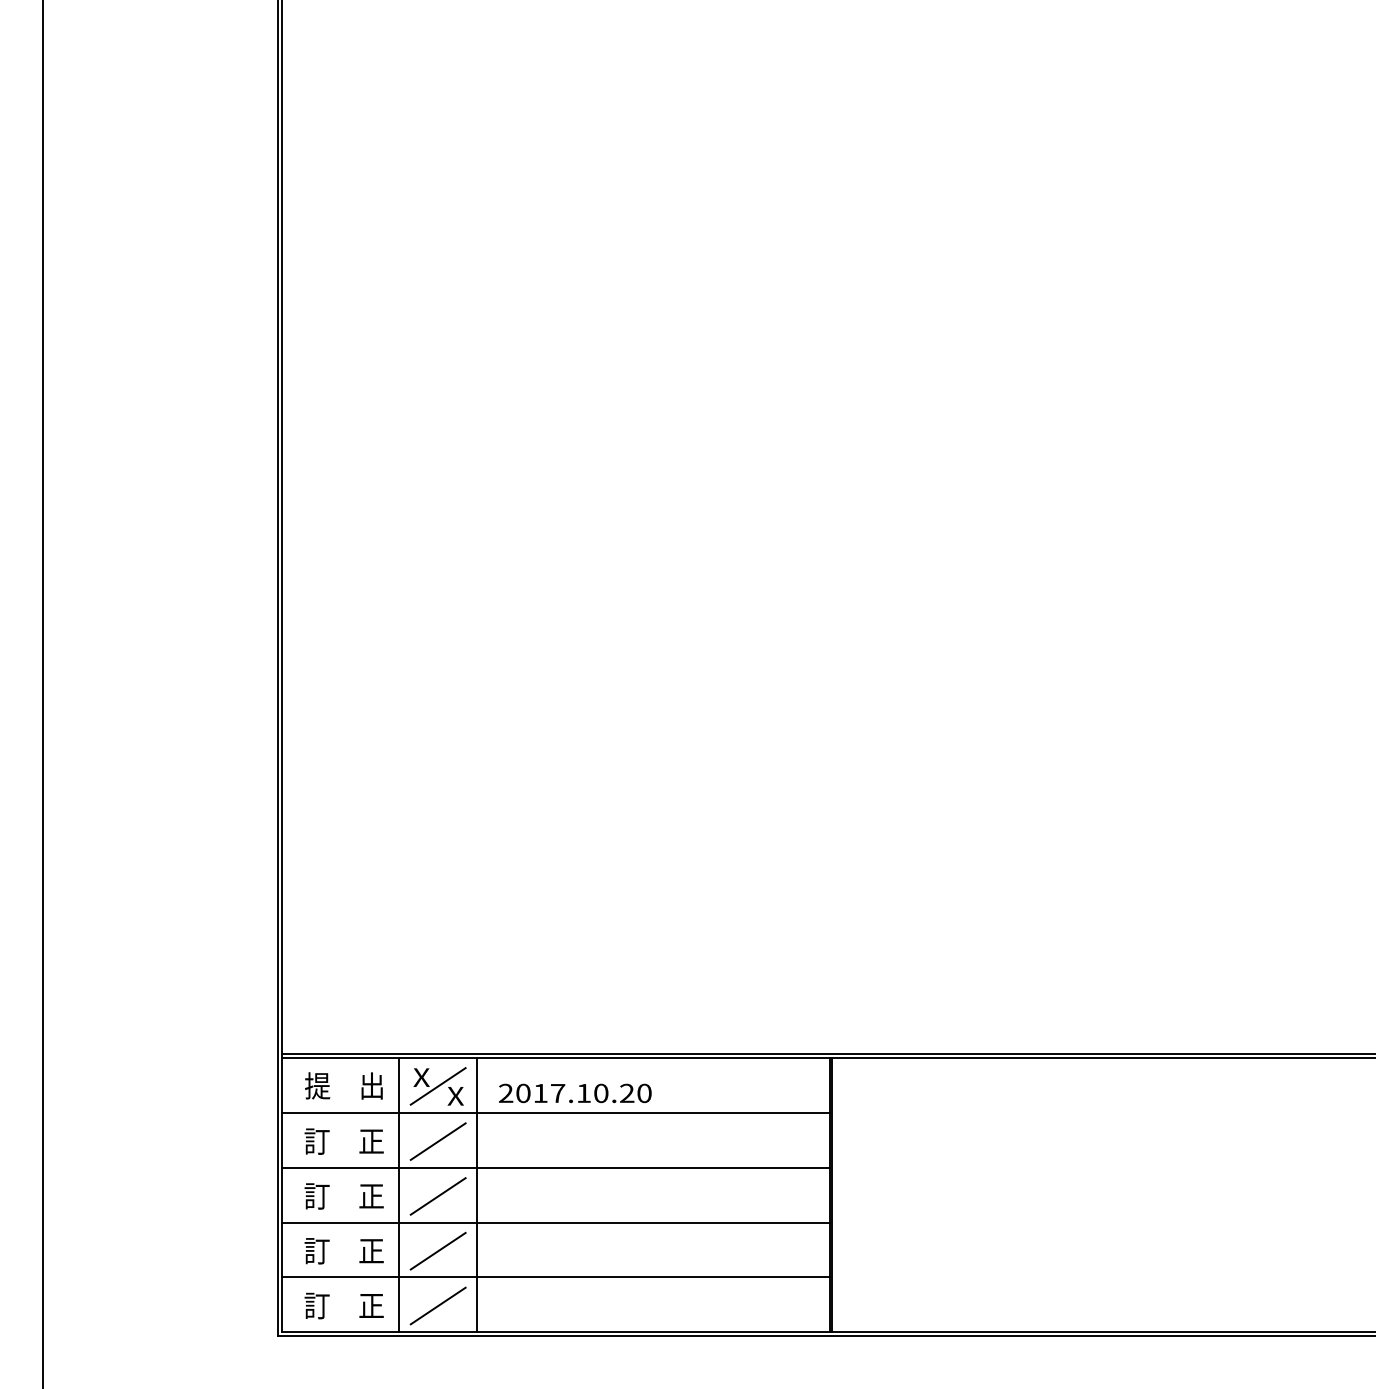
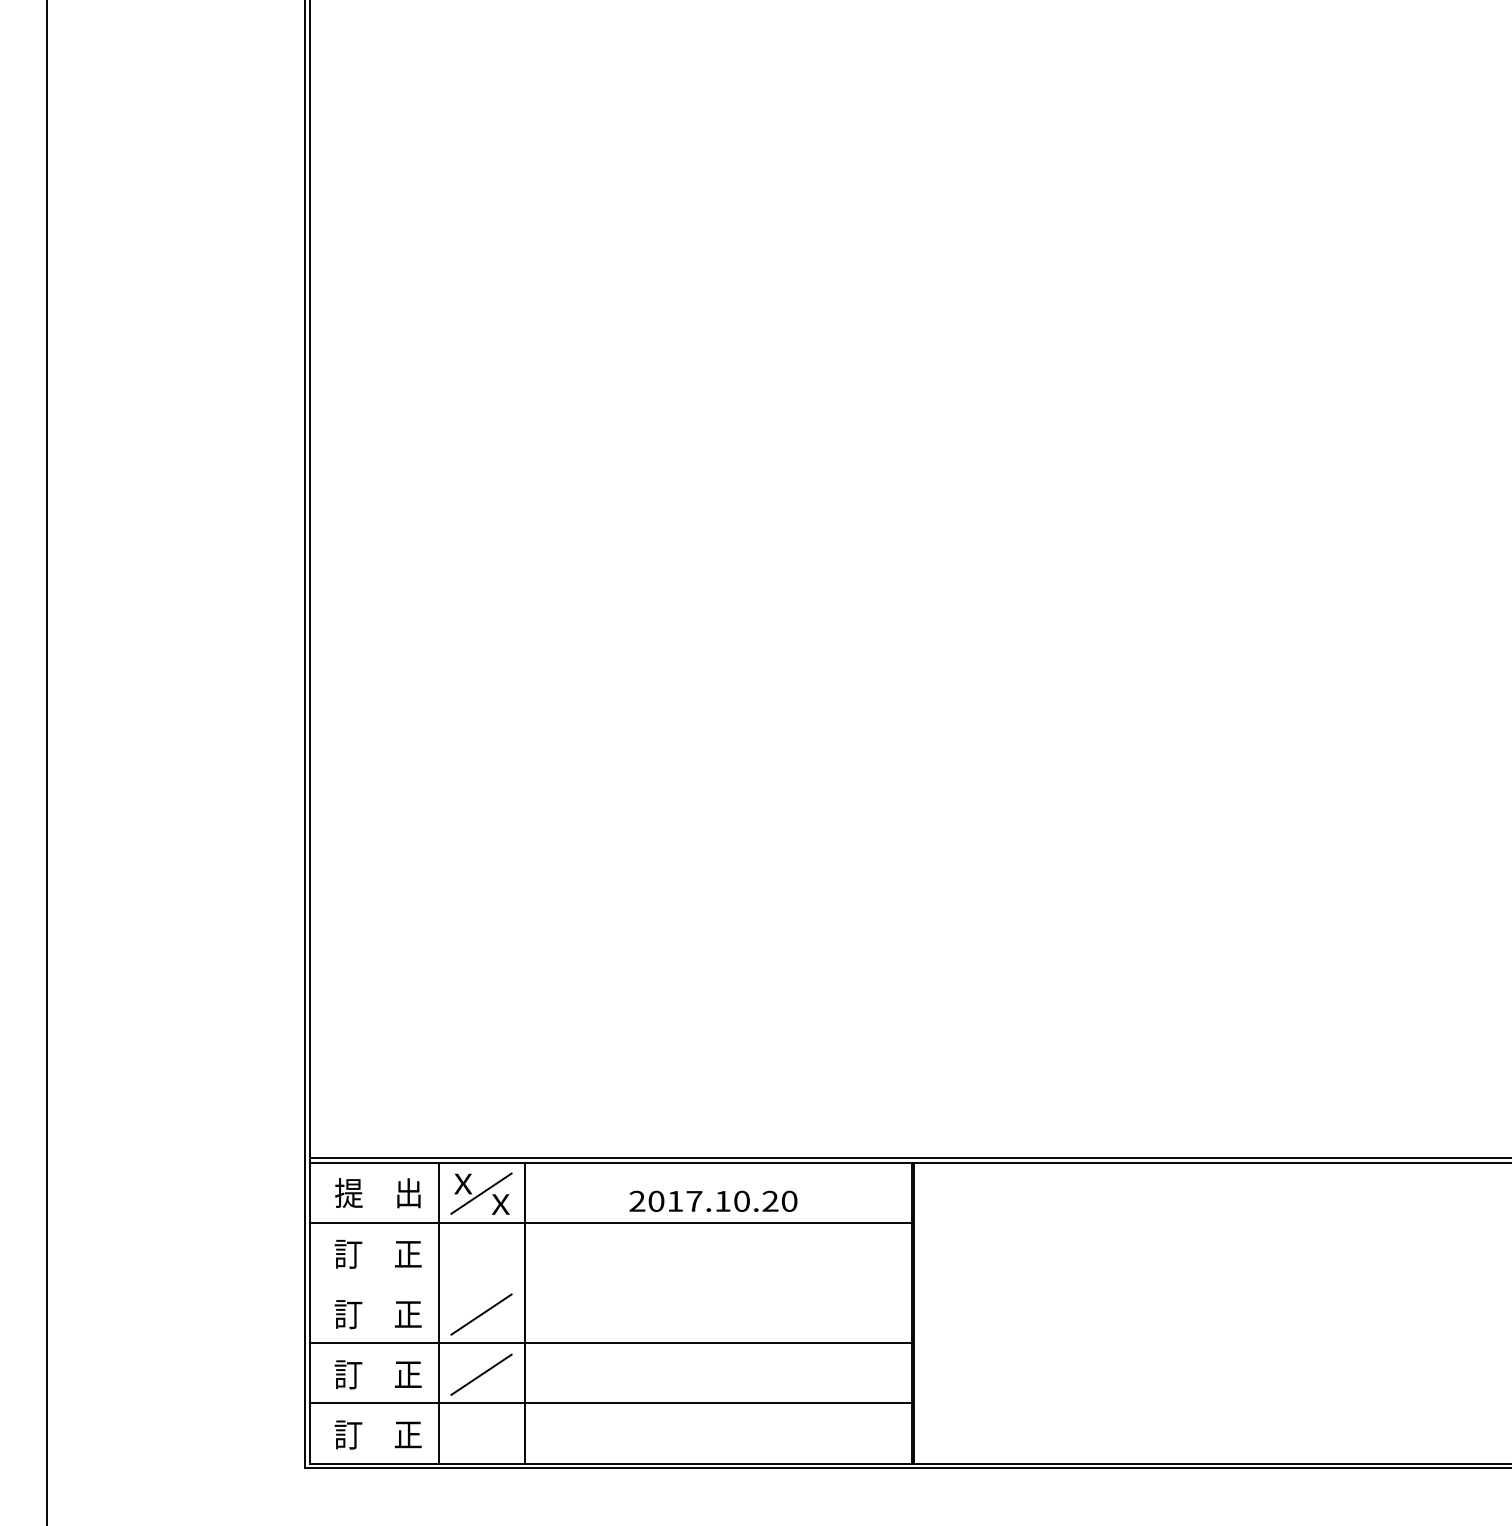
text: (575, 1093) -> (713, 1201), moved
line: (437, 1141) -> (480, 1254), removed
line: (555, 1167) -> (610, 1282), removed
line: (437, 1305) -> (480, 1434), removed

